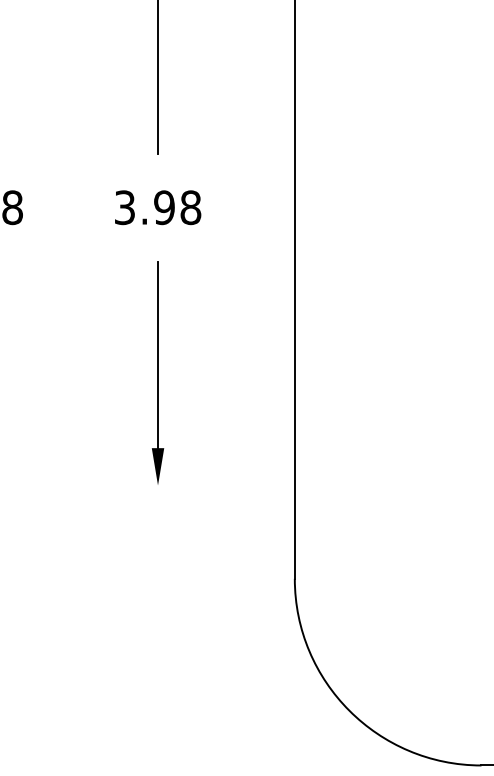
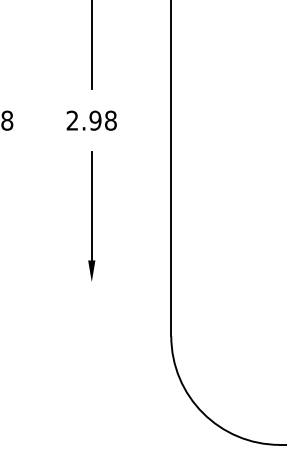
text: (124, 207) -> (72, 120), 3.98 -> 2.98

